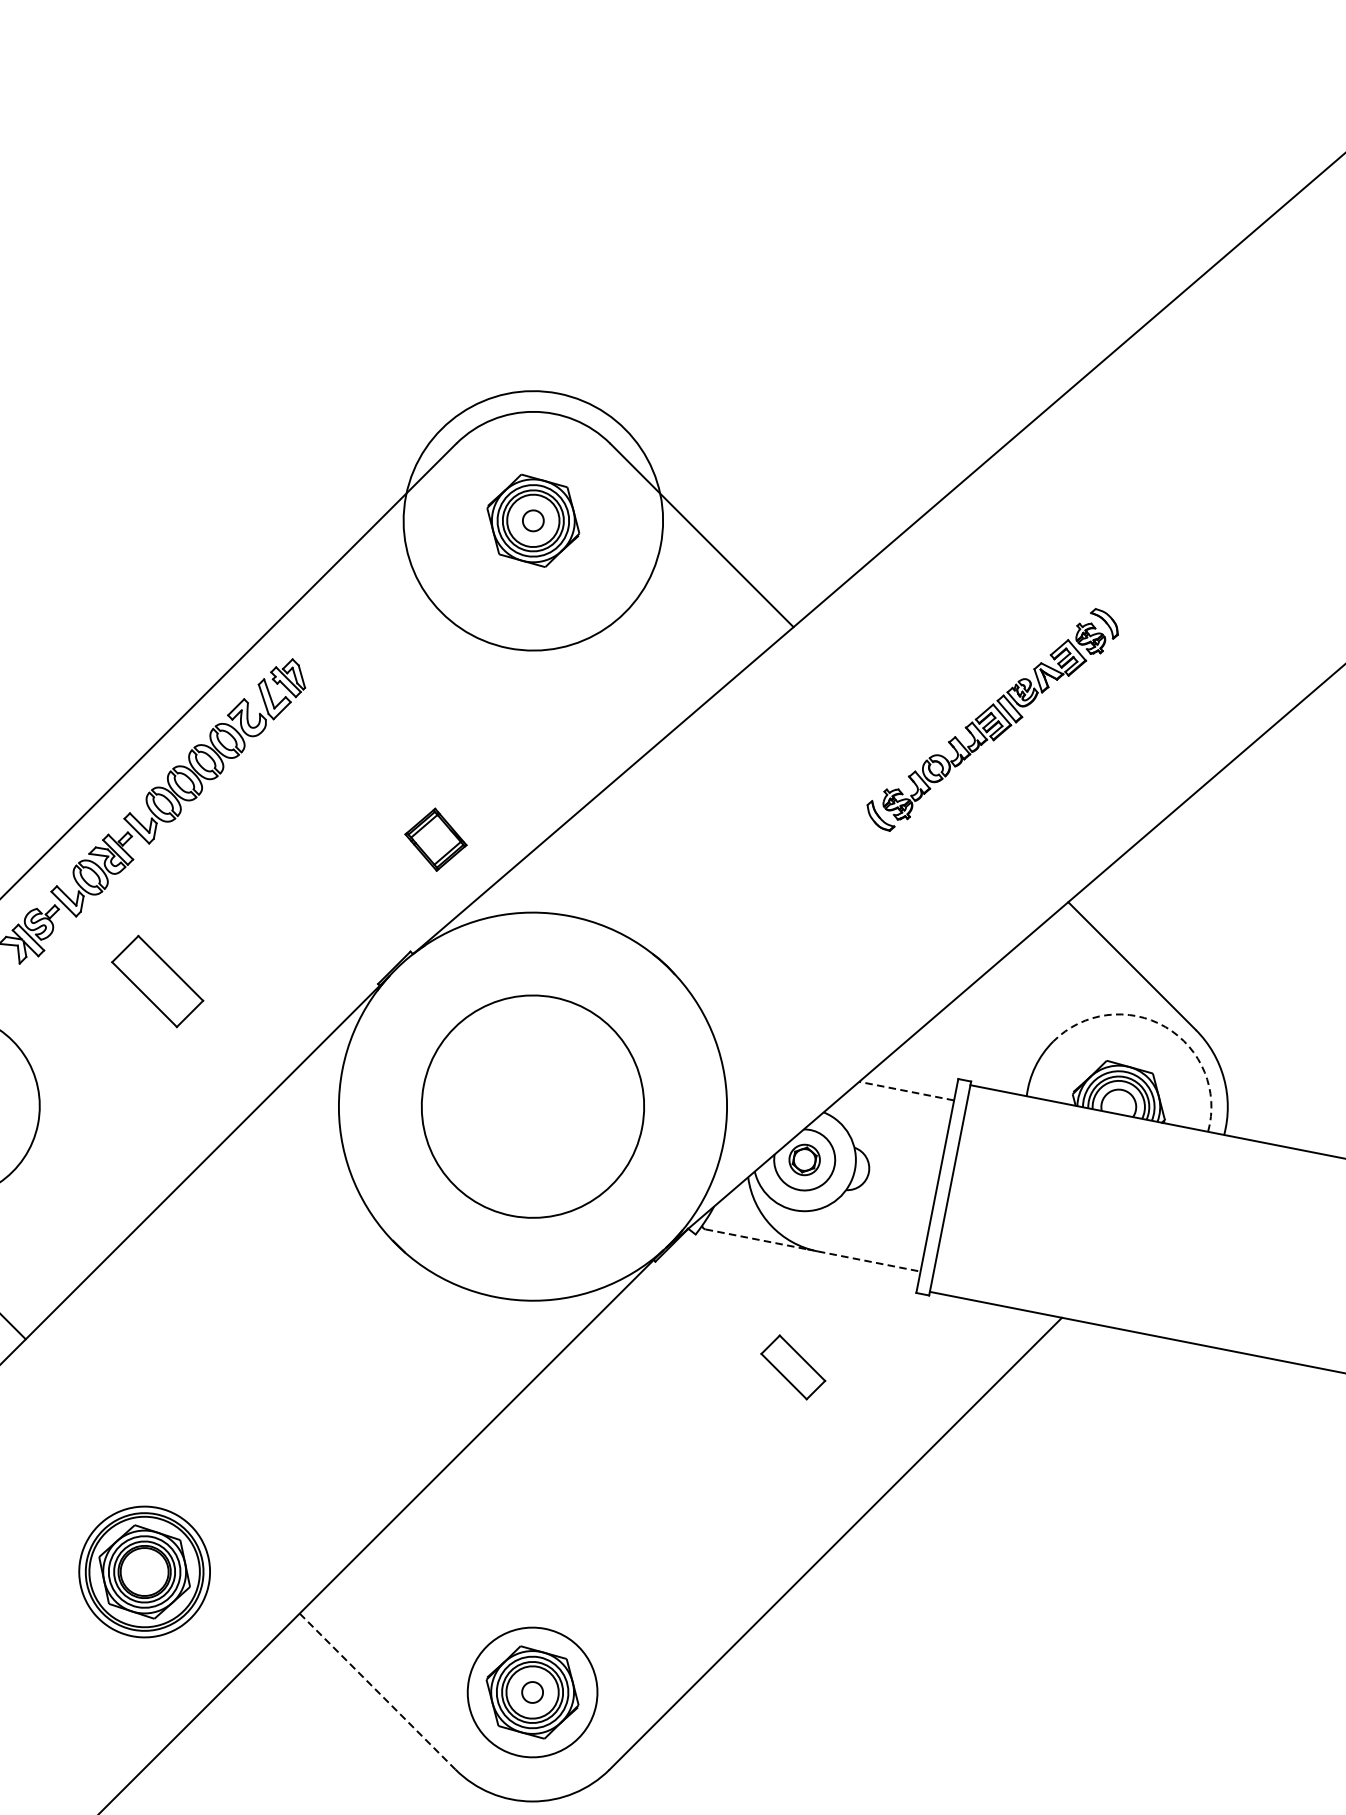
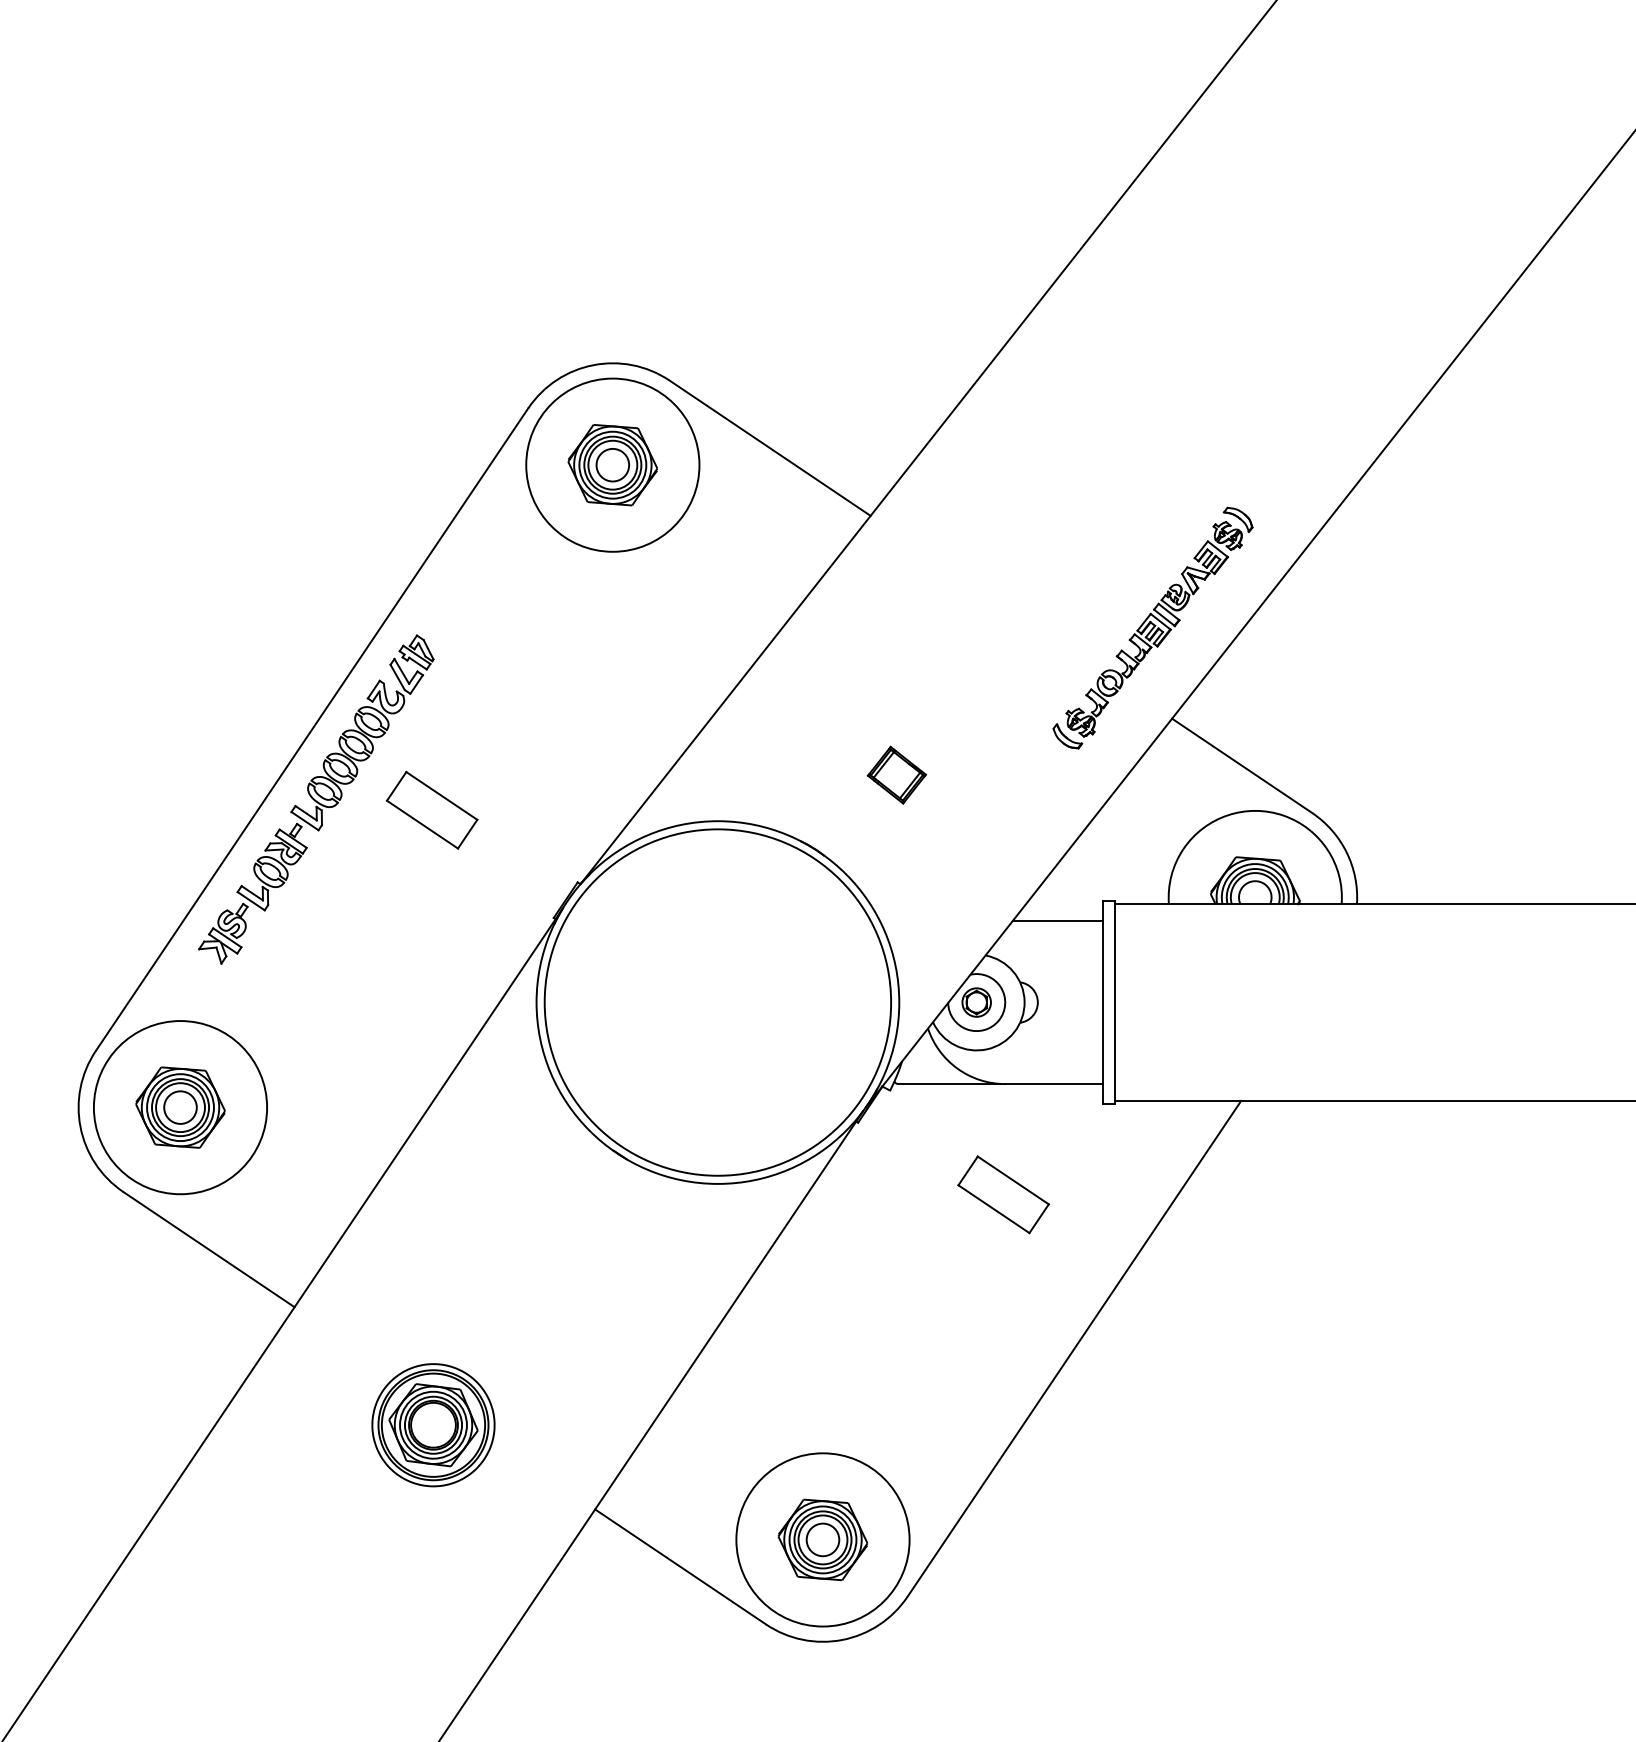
circle: (533, 520) -> (612, 464), size x0.71
circle: (533, 520) -> (612, 464), size x1.67
part: (992, 719) -> (1152, 627), moved
part: (435, 838) -> (896, 774), moved
part: (158, 980) -> (432, 809), moved
arc: (1165, 1026) -> (1283, 815), dashed -> solid
line: (906, 1091) -> (1057, 921), dashed -> solid
circle: (532, 1106) -> (717, 1002), size x1.67
line: (757, 1239) -> (947, 1084), dashed -> solid
line: (869, 1262) -> (1054, 1084), dashed -> solid
part: (793, 1367) -> (1003, 1194), size x1.43
part: (144, 1572) -> (433, 1425), moved
circle: (532, 1691) -> (822, 1539), size x1.43
circle: (532, 1691) -> (822, 1539), size x1.67
line: (378, 1692) -> (681, 1567), dashed -> solid

